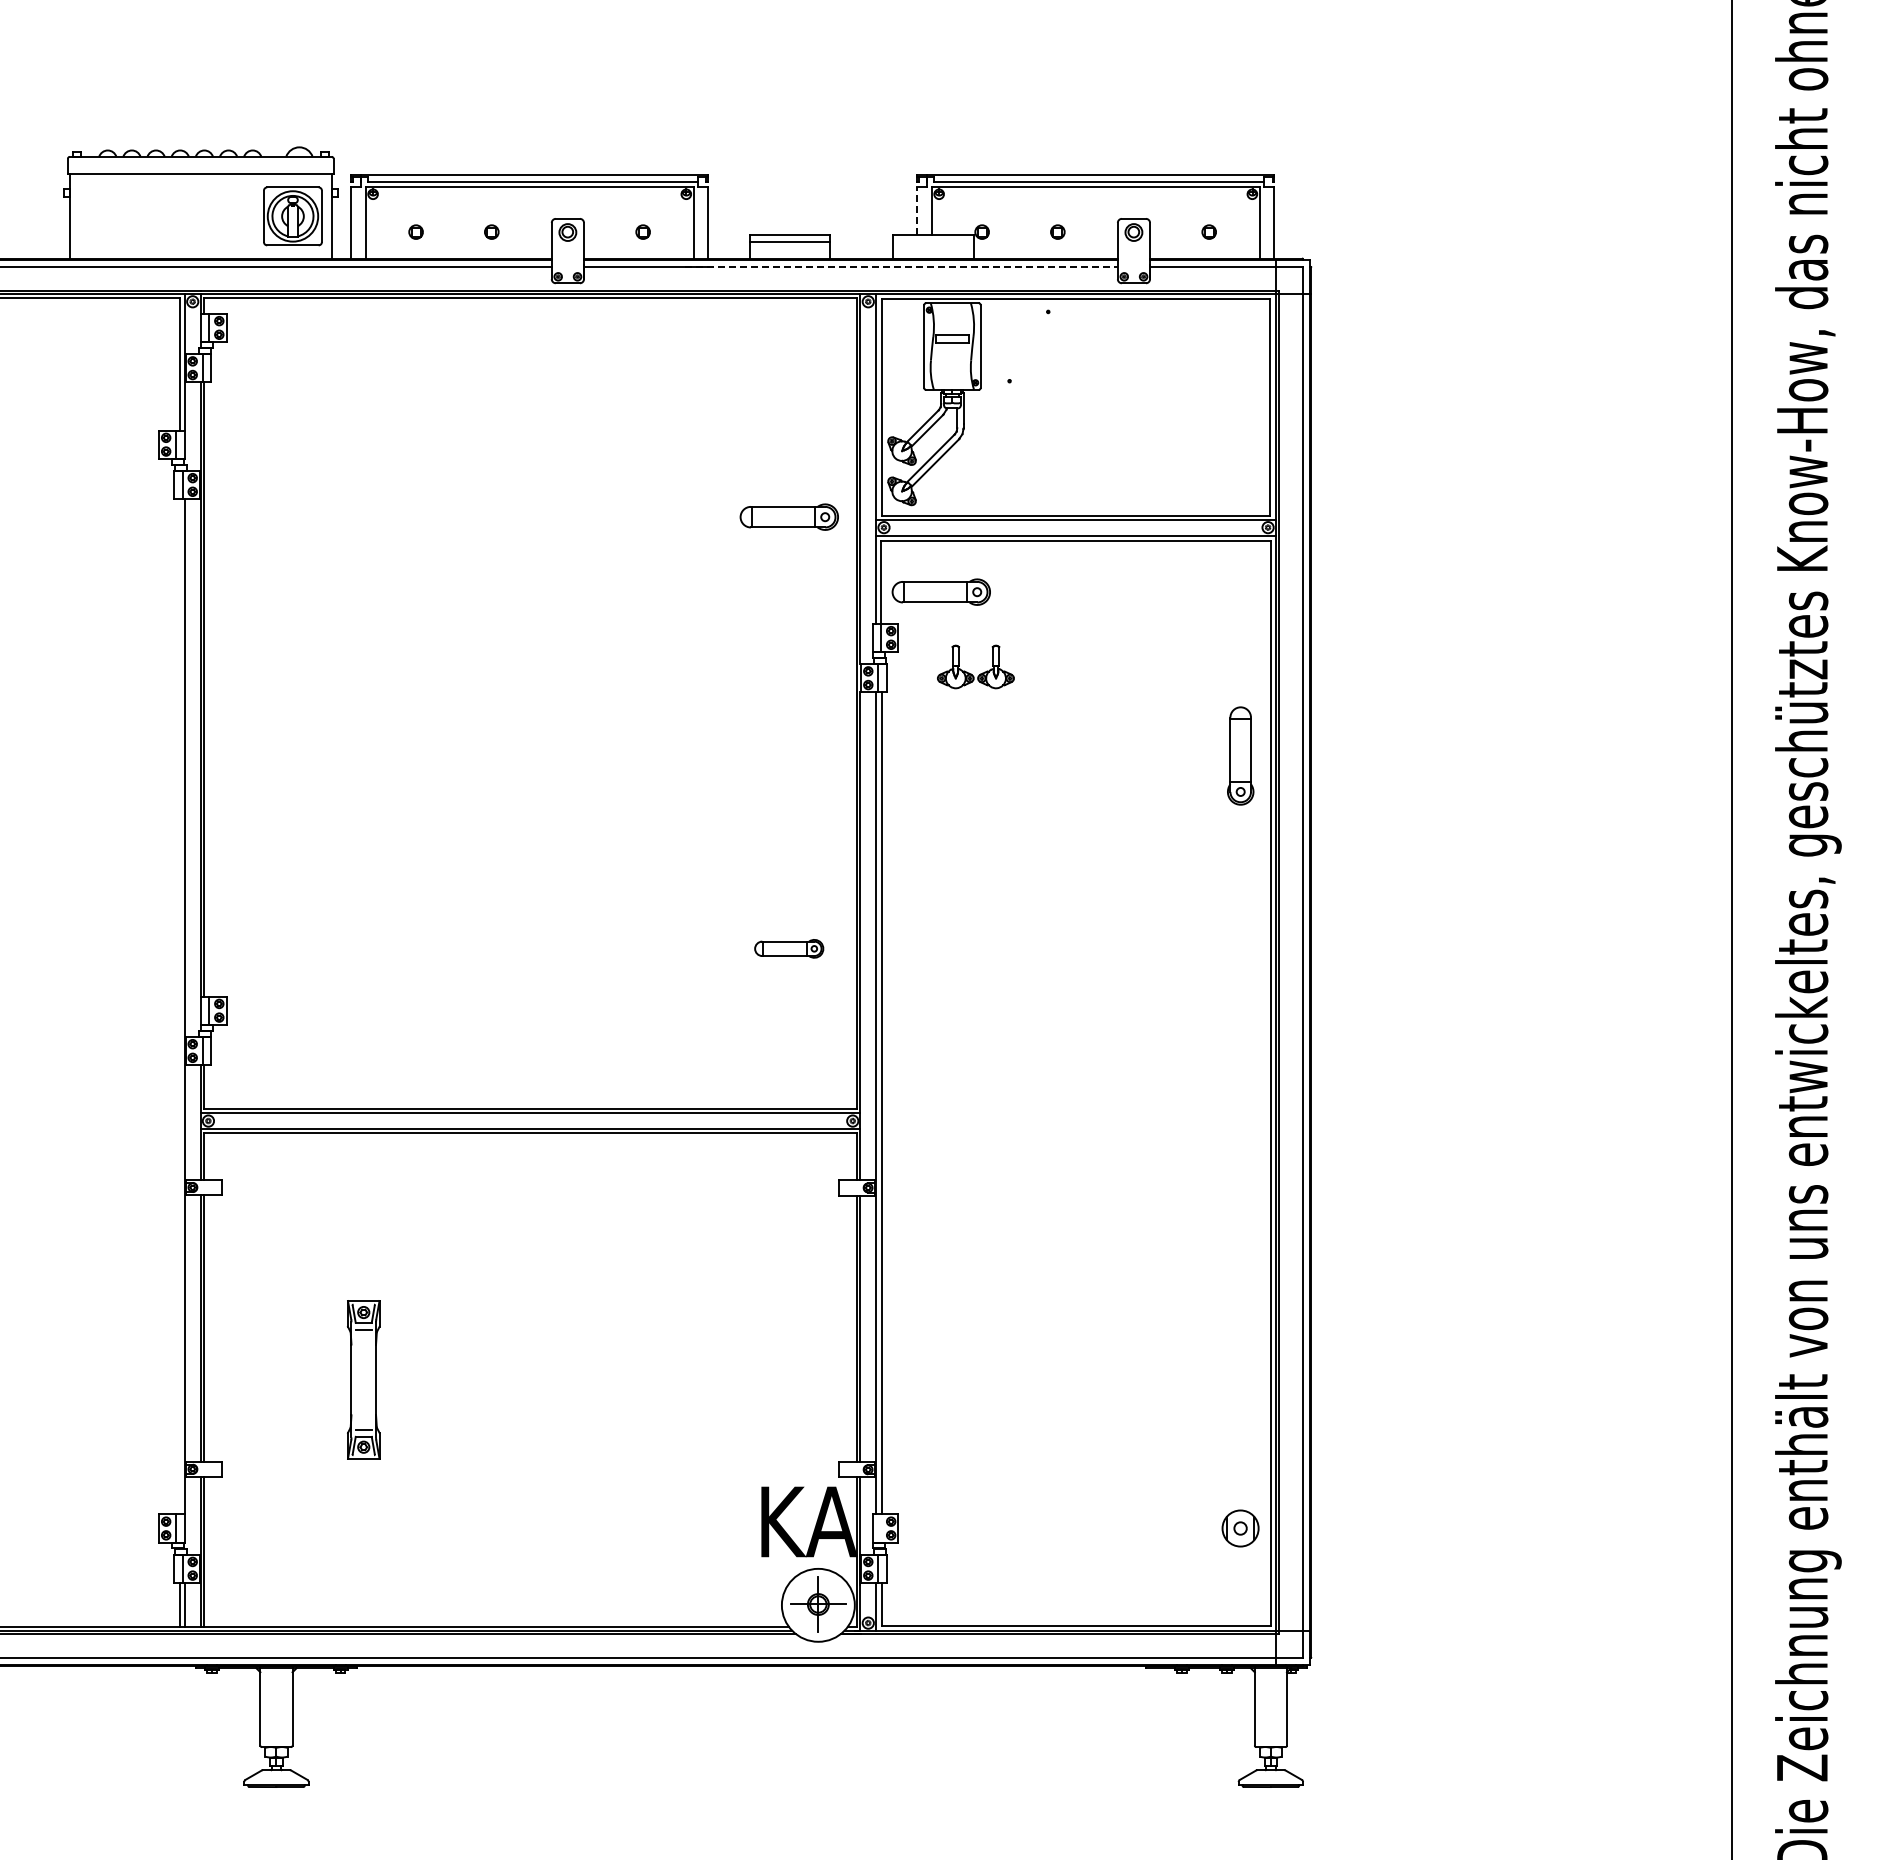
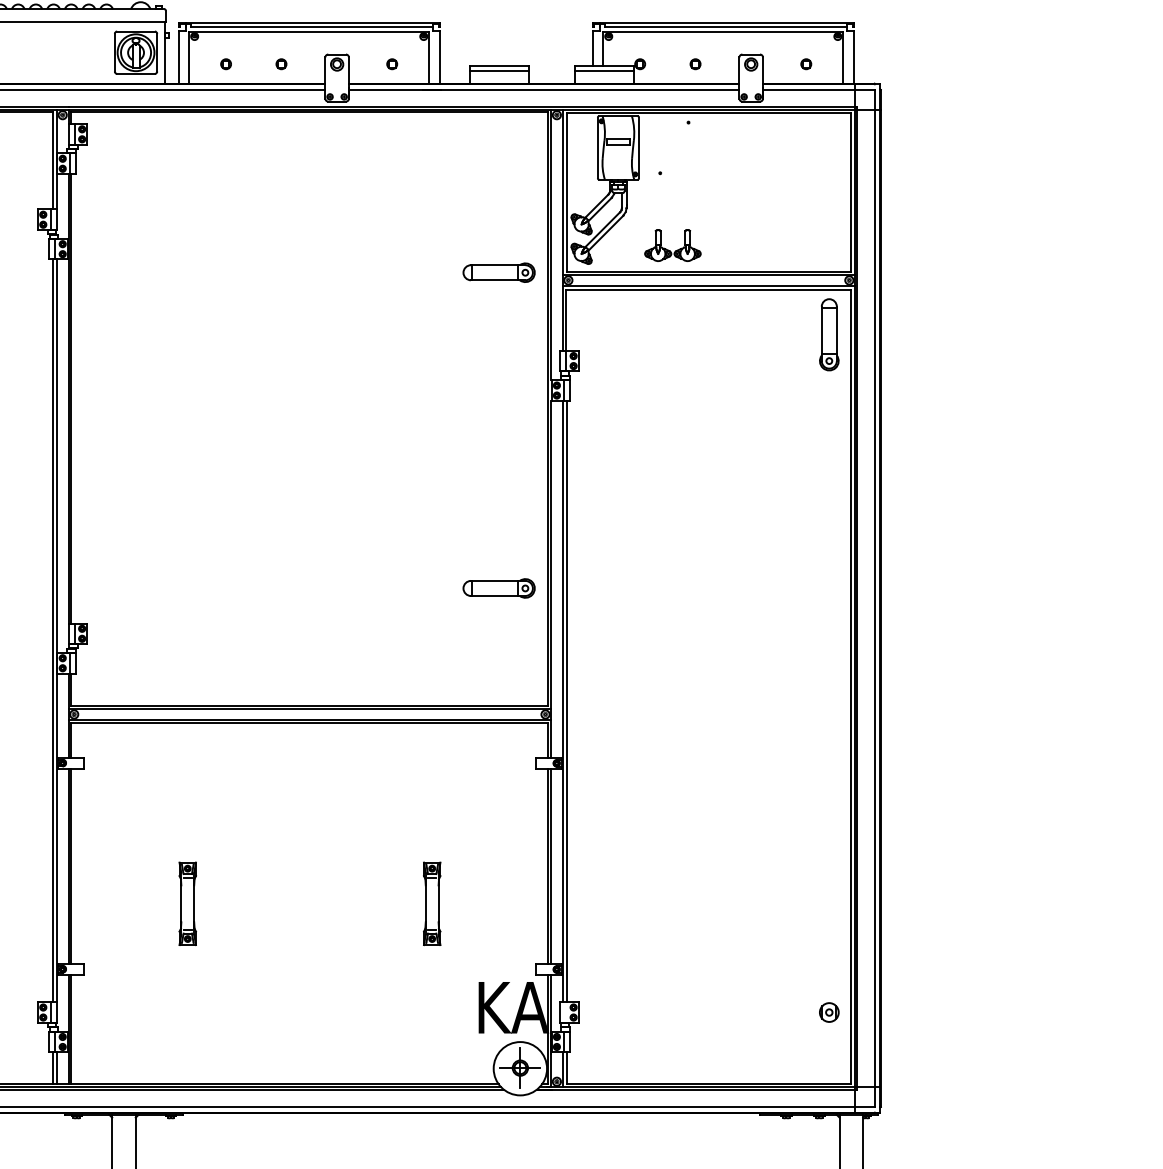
line: (917, 210) -> (592, 48), dashed -> solid
line: (933, 241) -> (604, 71), added
line: (901, 267) -> (581, 90), dashed -> solid
part: (940, 591) -> (609, 327), removed
part: (971, 673) -> (669, 250), moved
part: (1240, 755) -> (829, 334), moved
part: (788, 948) -> (498, 588), size x1.43
line: (179, 1006) -> (53, 630), added
part: (363, 1379) -> (187, 903), size x0.71
part: (697, 1379) -> (431, 903), added
part: (1240, 1528) -> (829, 1012), size x0.71

